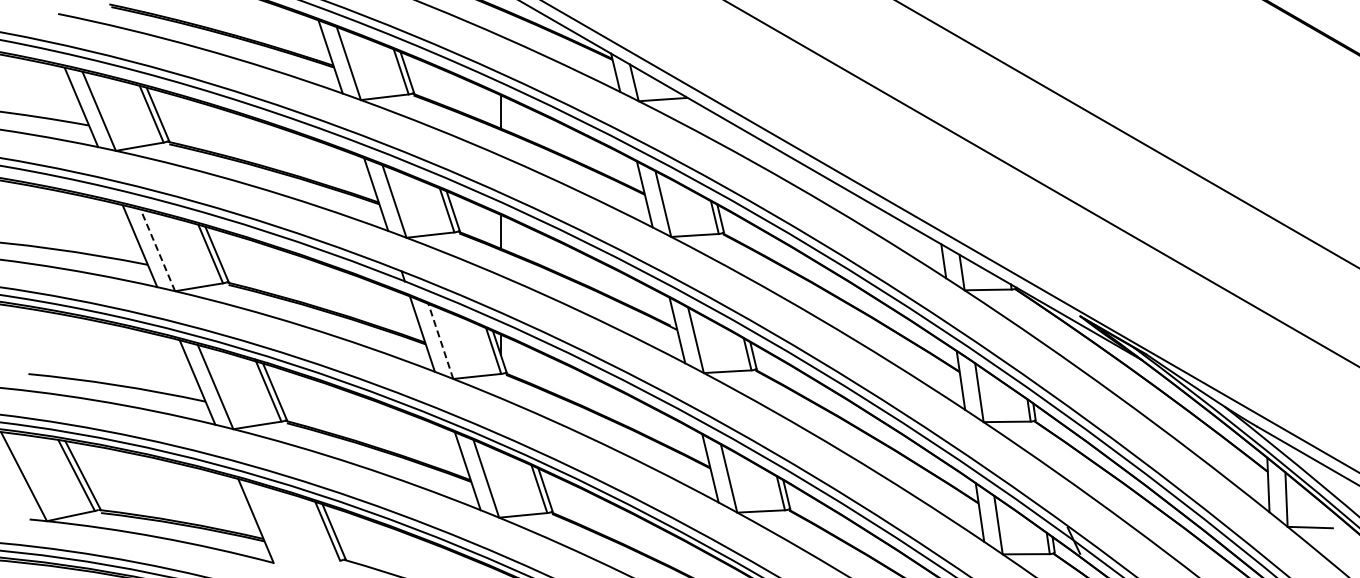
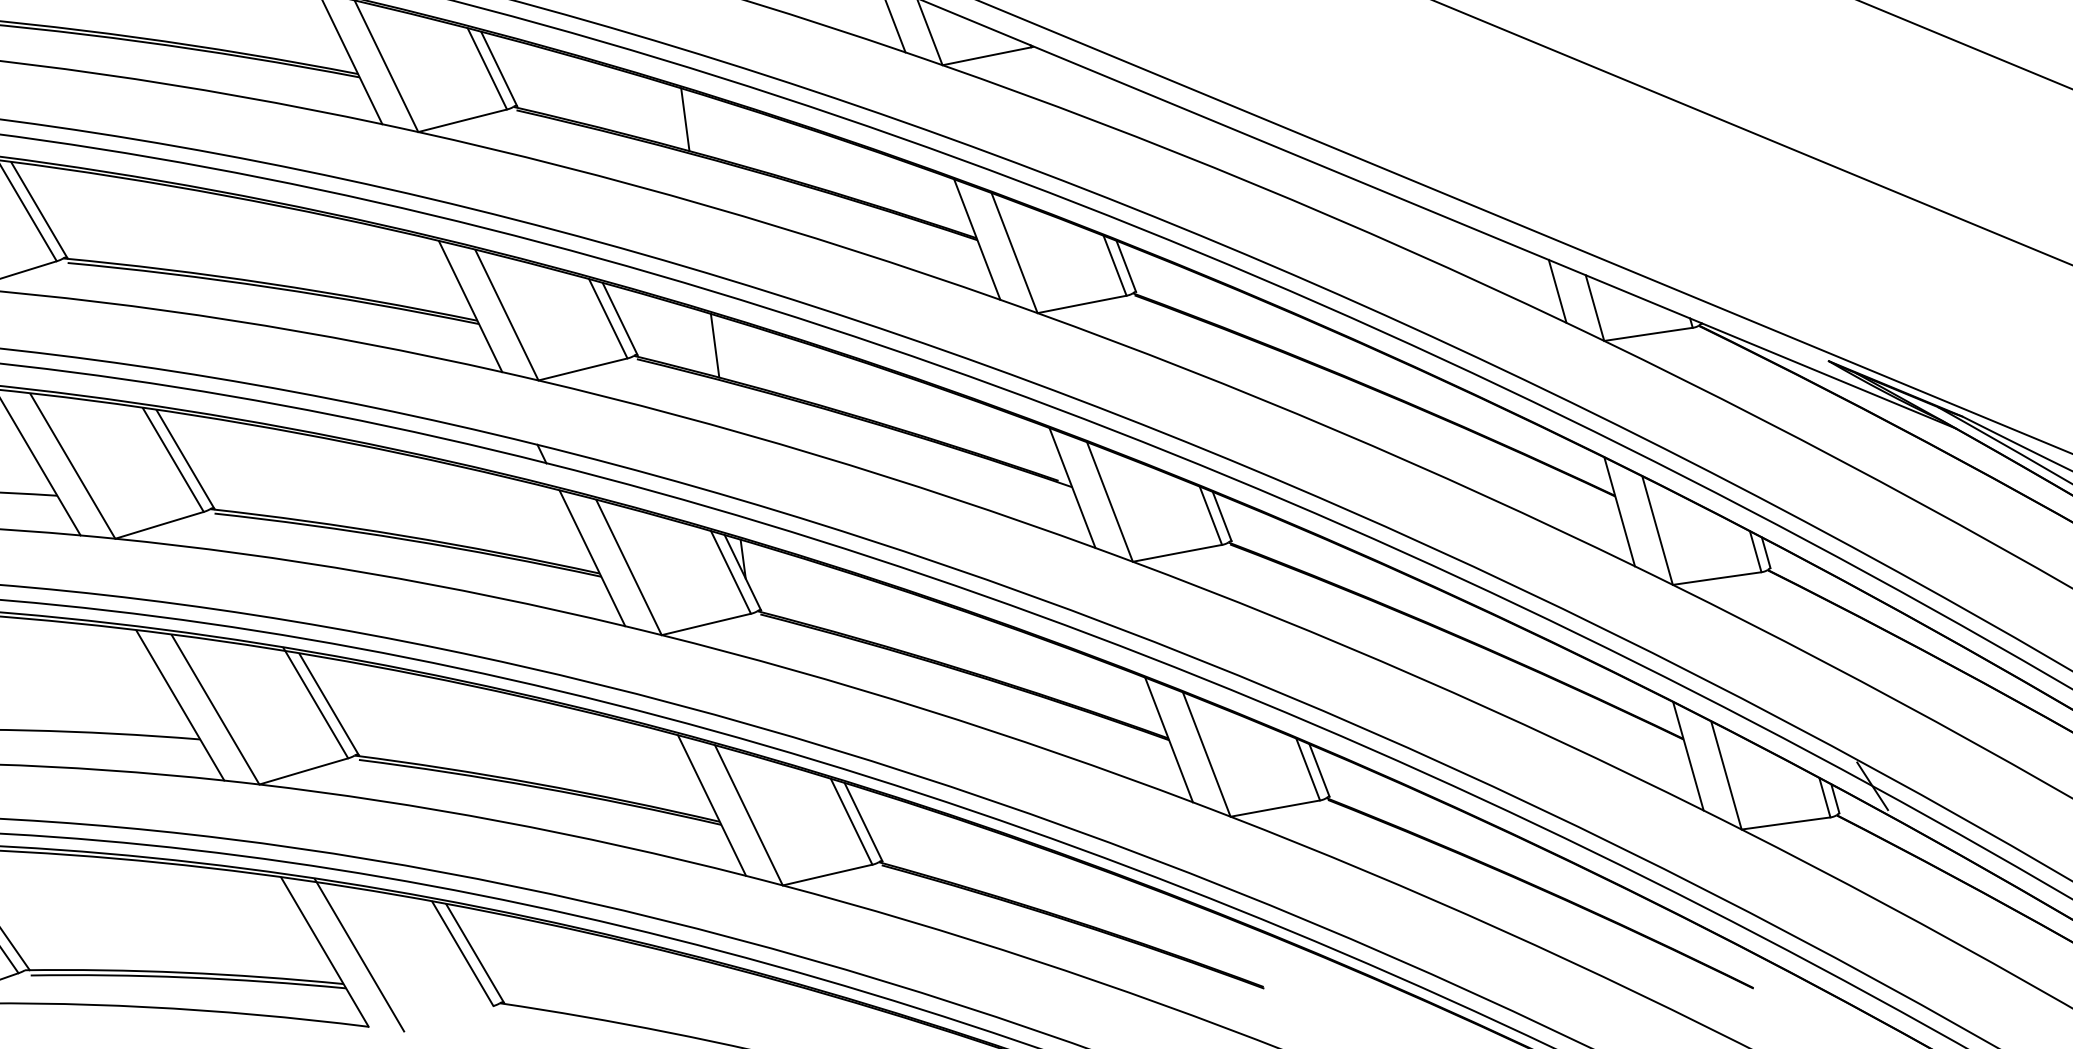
line: (157, 250) -> (71, 466), dashed -> solid
line: (440, 341) -> (628, 567), dashed -> solid
line: (273, 524) -> (358, 954), added

